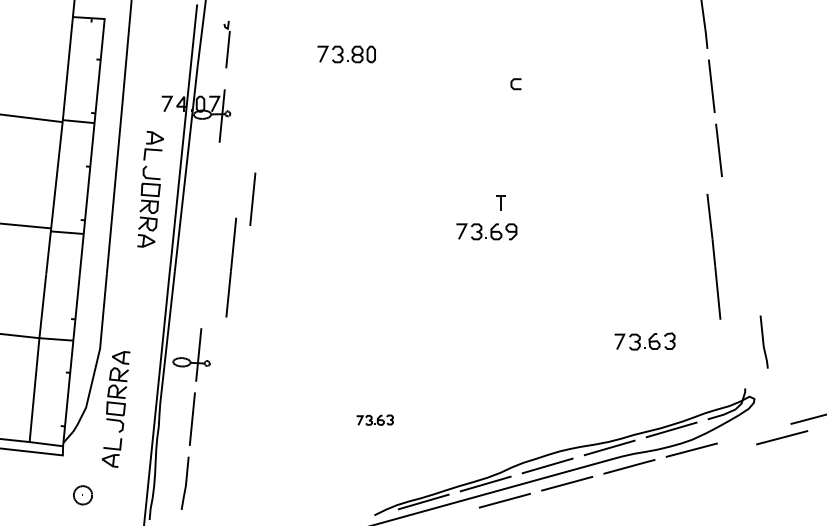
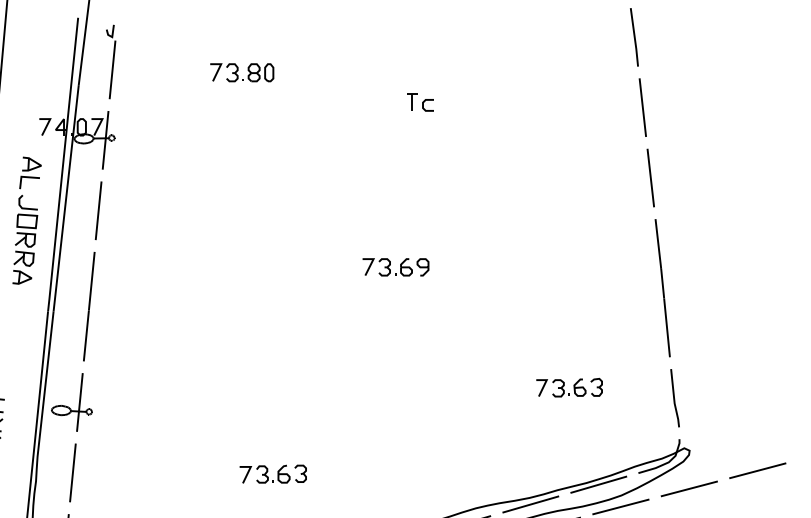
part: (226, 44) -> (110, 61), size x1.43
line: (252, 198) -> (98, 209), moved
part: (500, 202) -> (410, 101), moved
line: (713, 256) -> (662, 287), moved
line: (231, 267) -> (89, 306), moved
line: (763, 341) -> (674, 397), moved
part: (374, 419) -> (272, 473), size x1.67
line: (782, 437) -> (689, 488), moved

